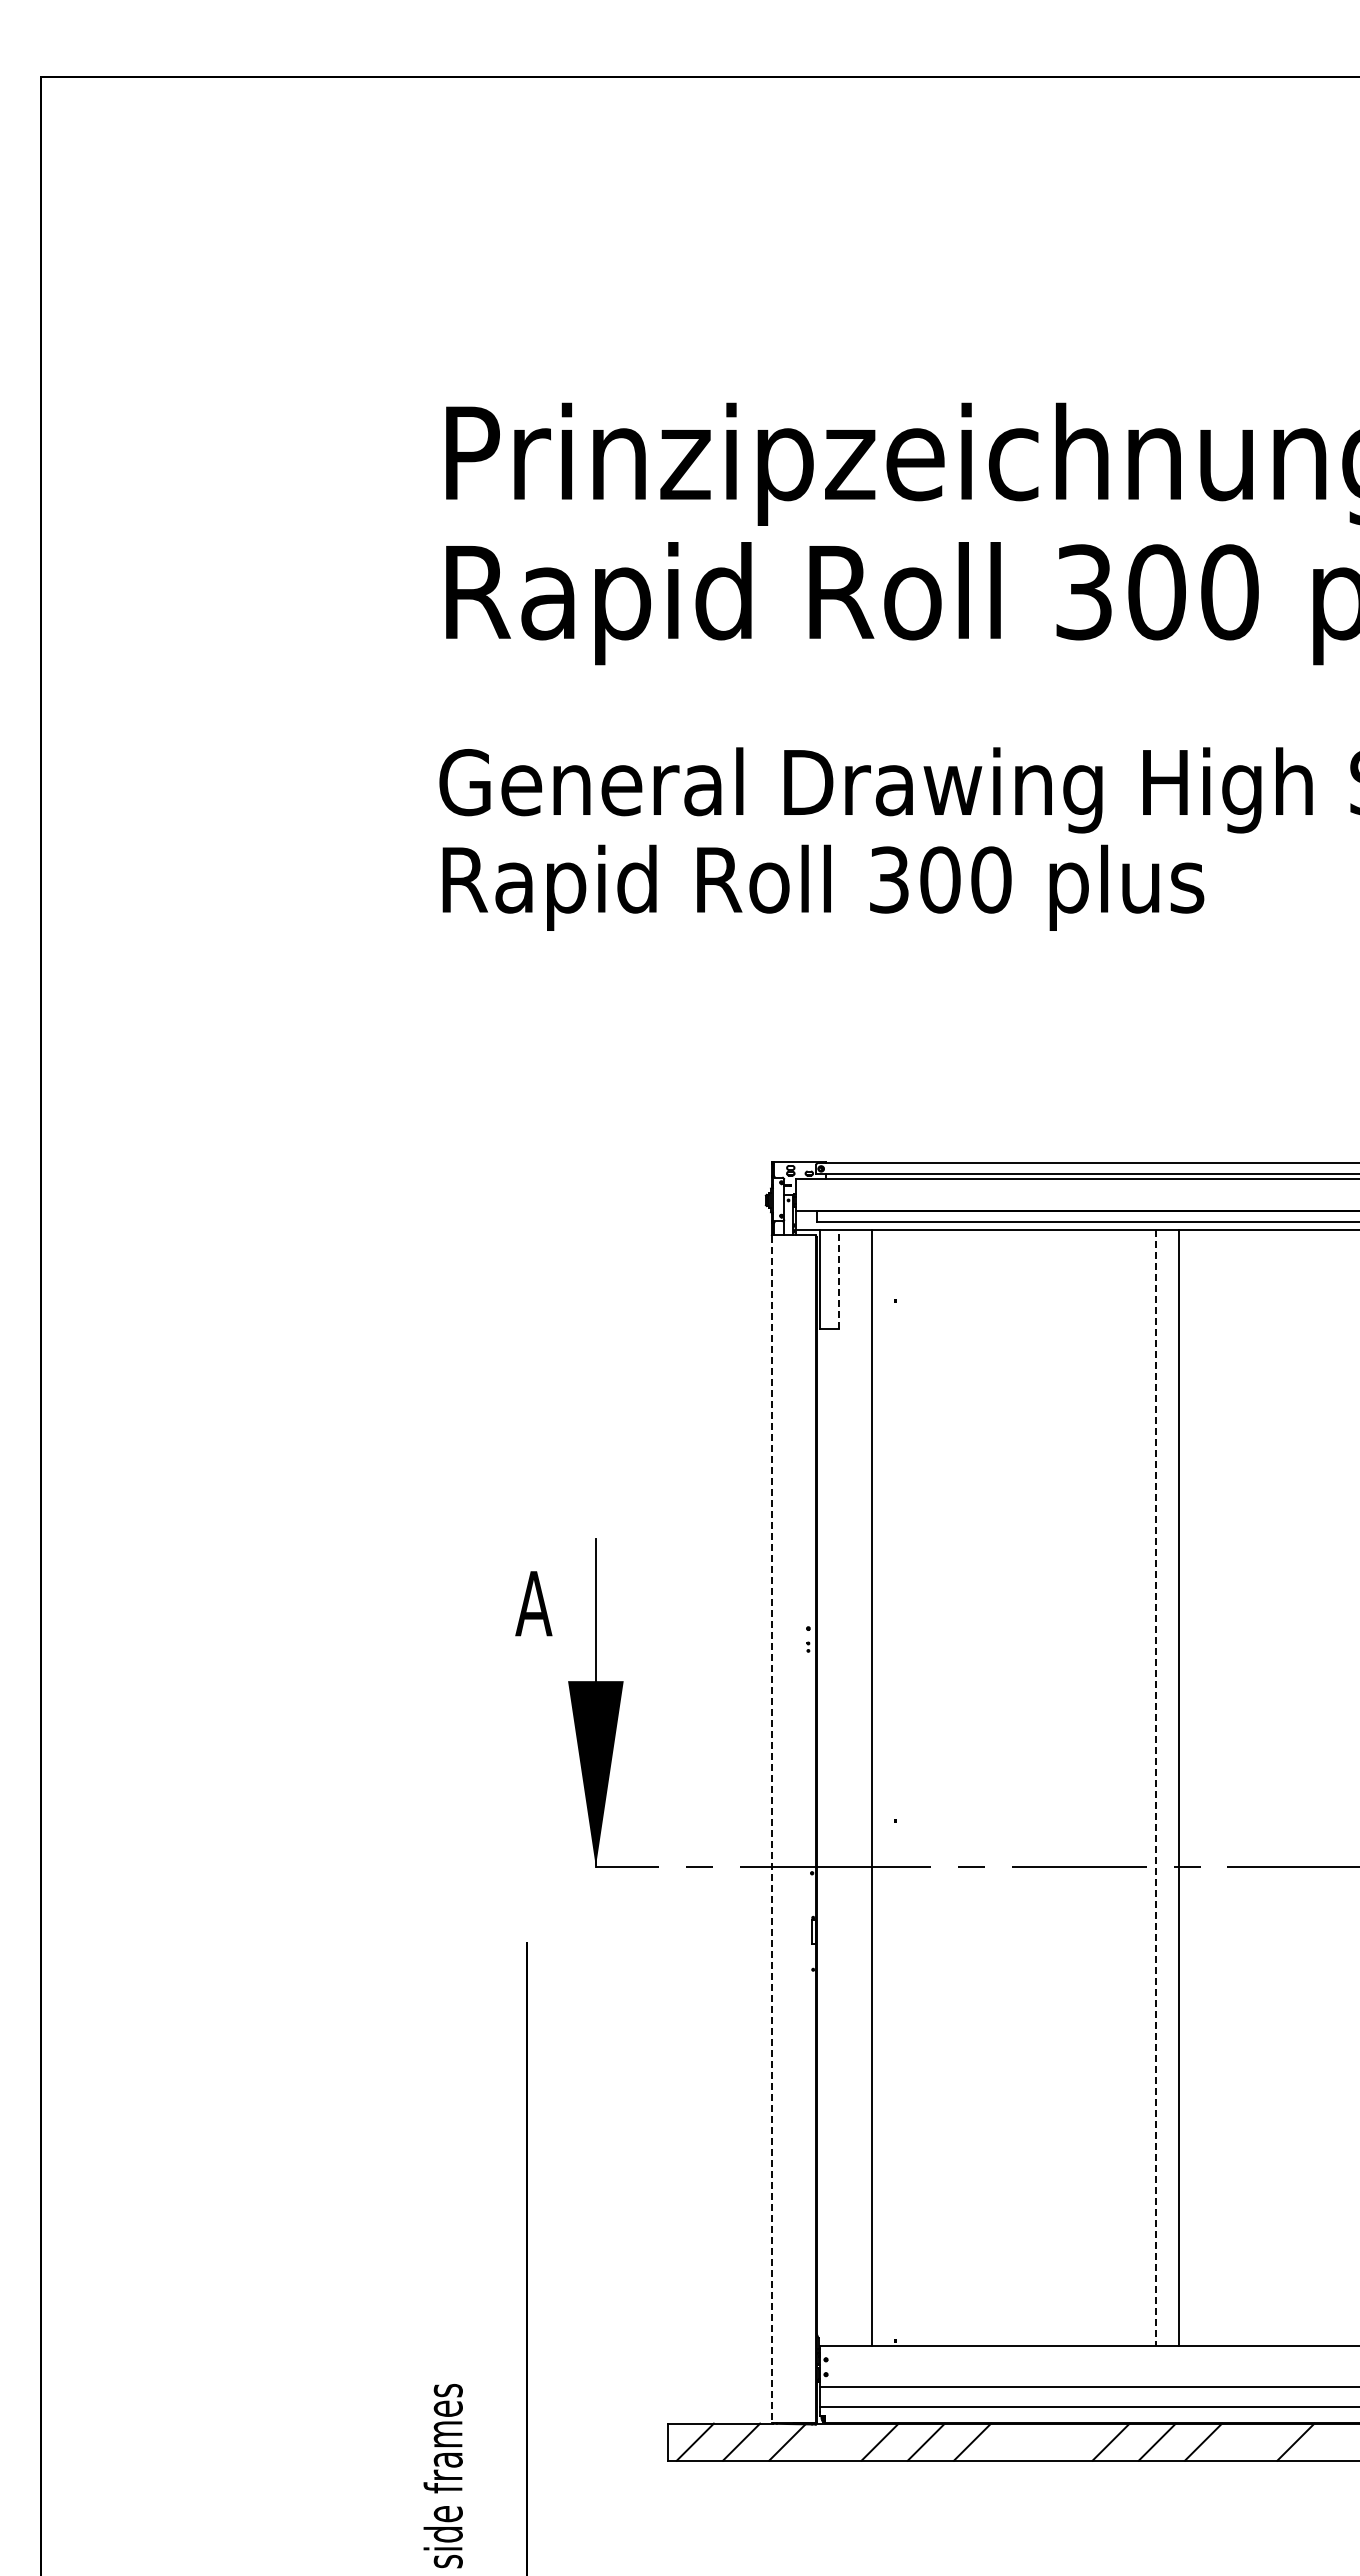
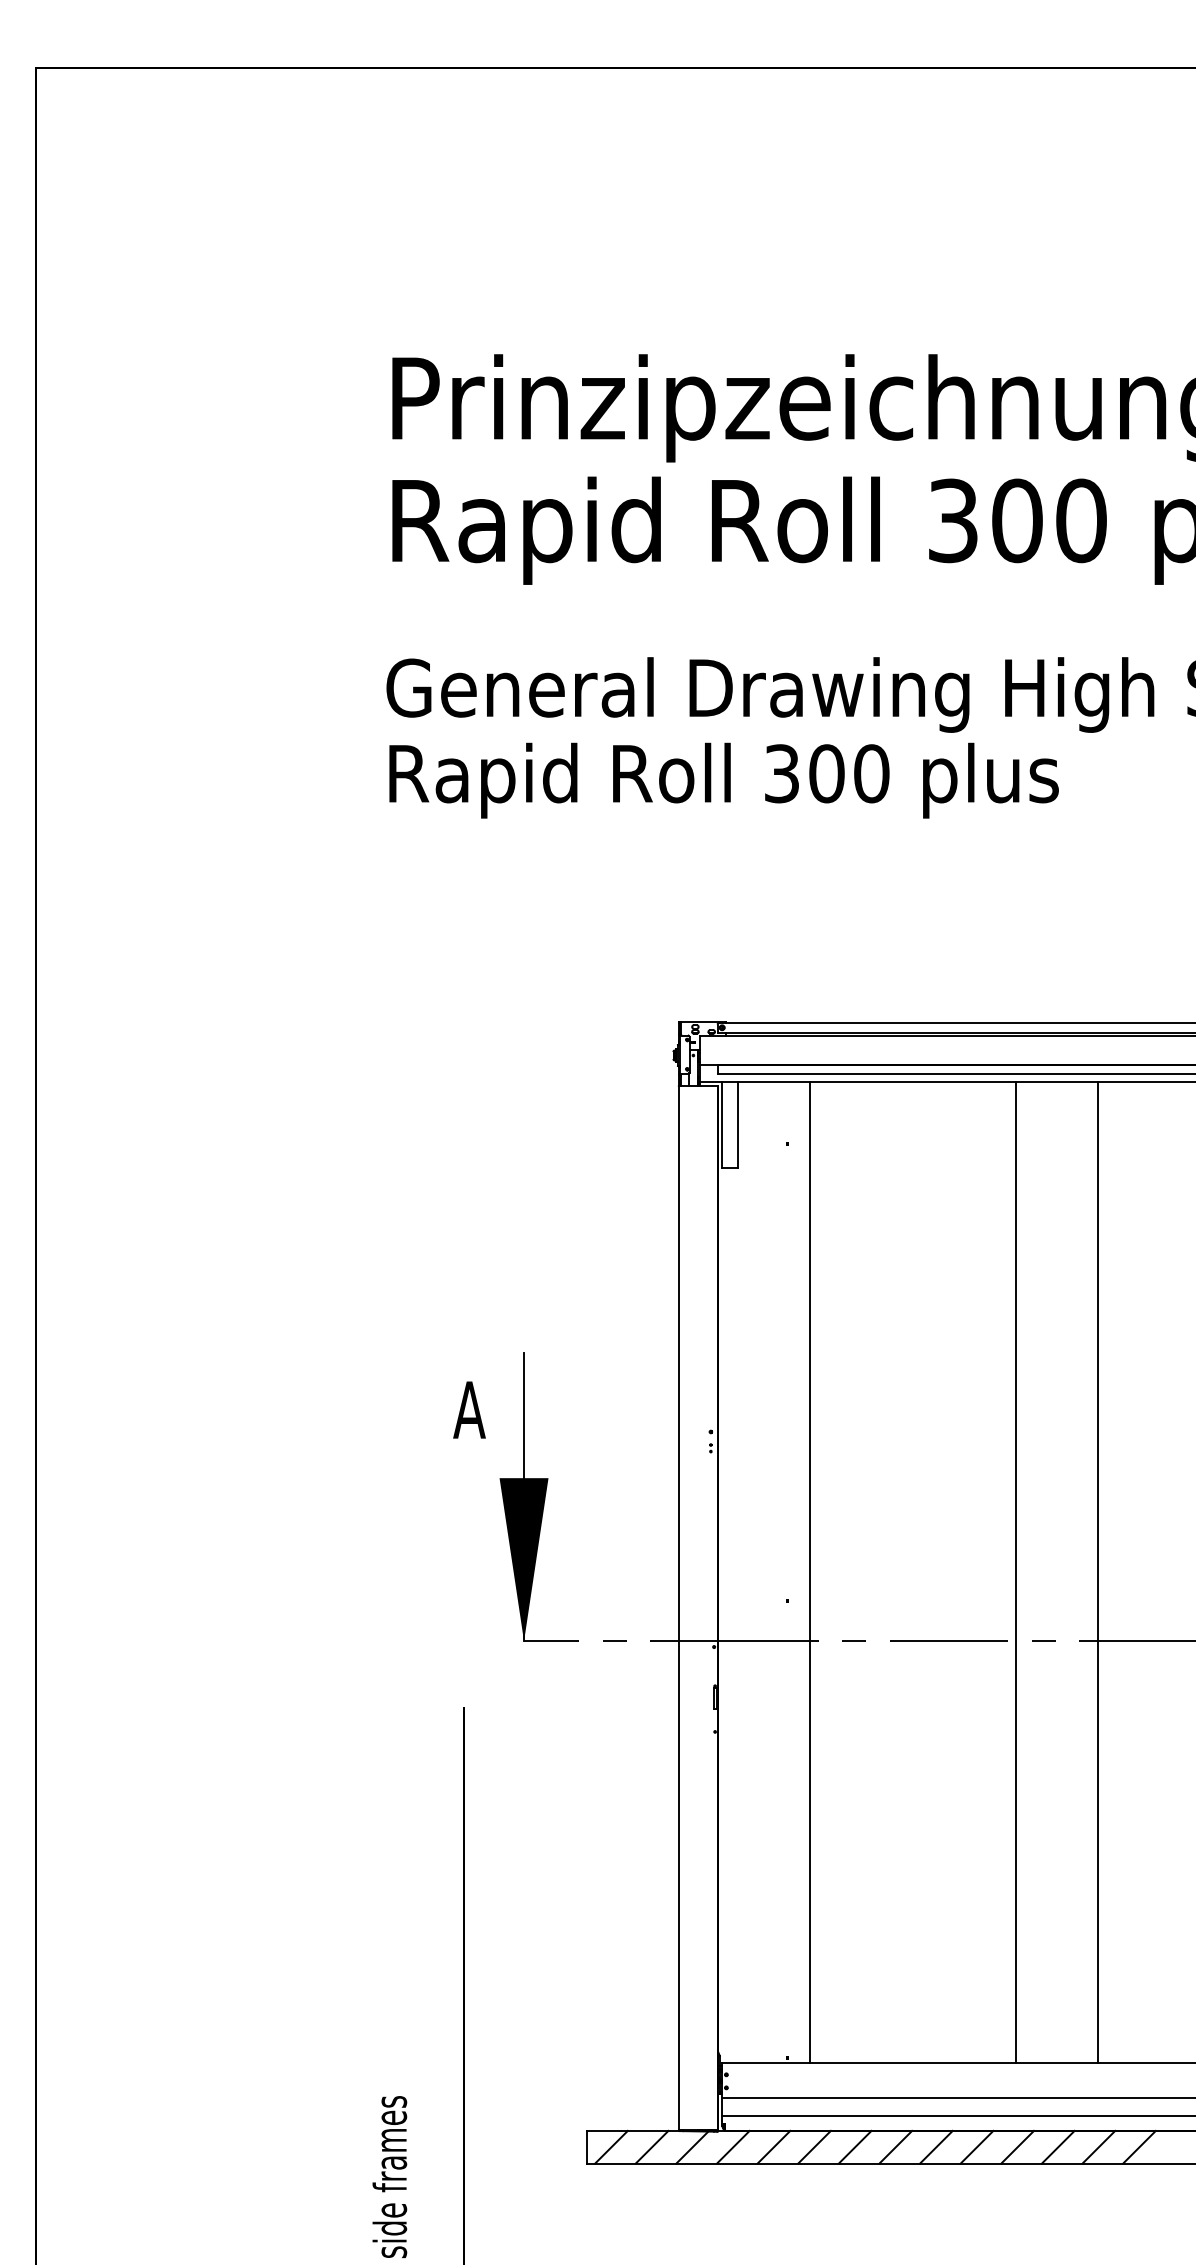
line: (839, 1278) -> (738, 1124), dashed -> solid
line: (871, 1788) -> (809, 1572), moved
line: (1155, 1788) -> (1016, 1572), dashed -> solid
line: (1179, 1788) -> (1097, 1572), moved
line: (771, 1829) -> (678, 1608), dashed -> solid
line: (833, 2441) -> (732, 2146), added
line: (1018, 2441) -> (895, 2146), added
line: (1064, 2441) -> (936, 2146), added
line: (1249, 2441) -> (1098, 2146), added

